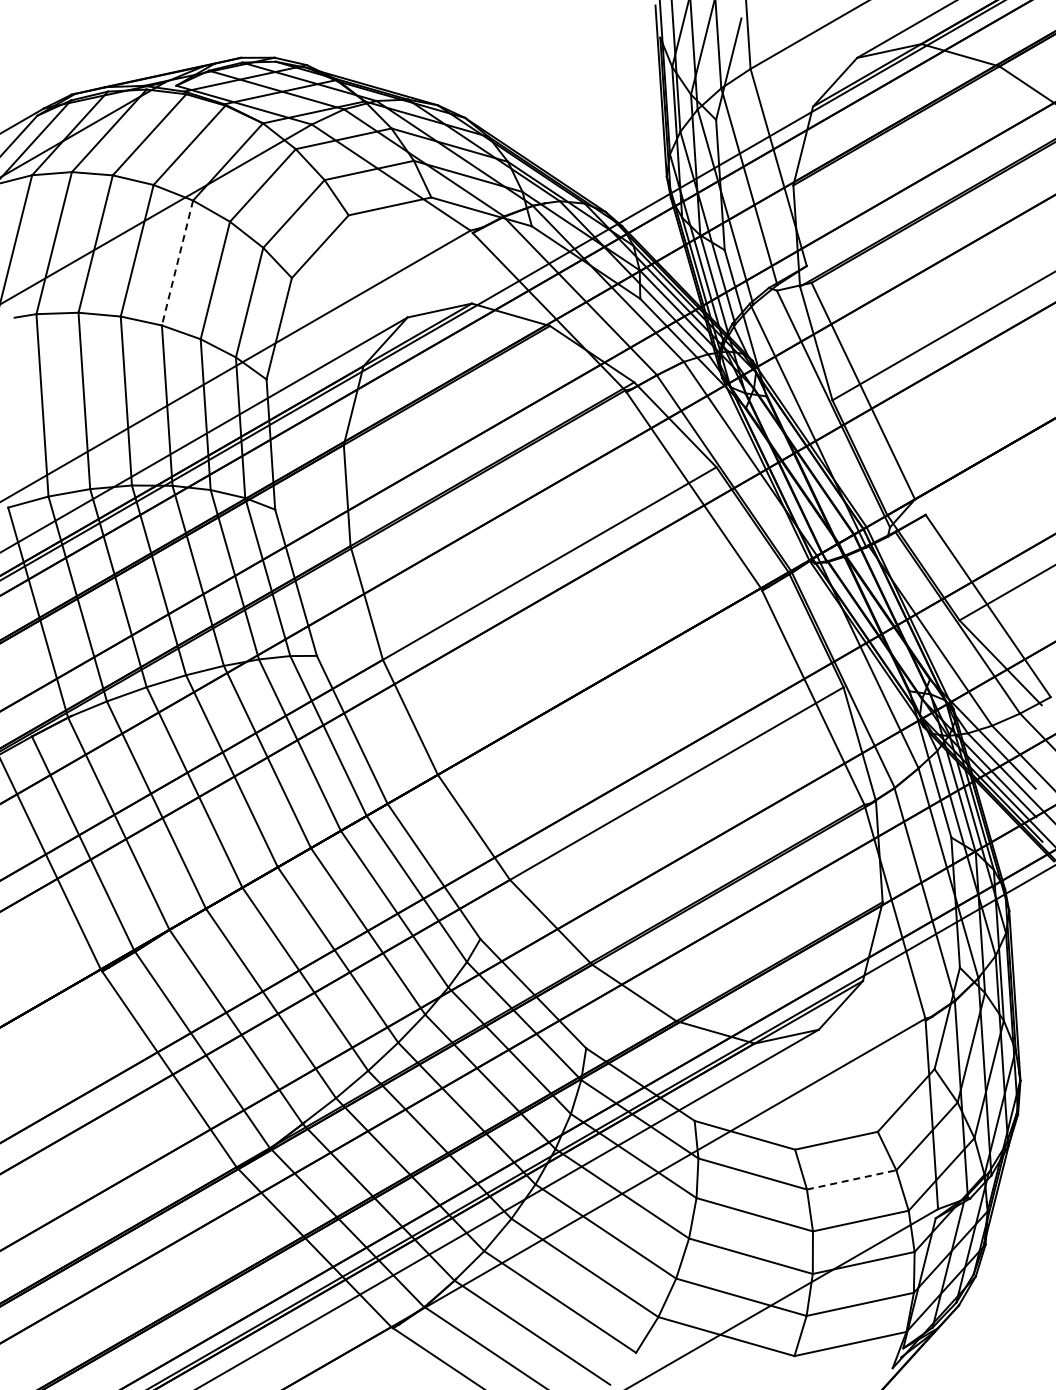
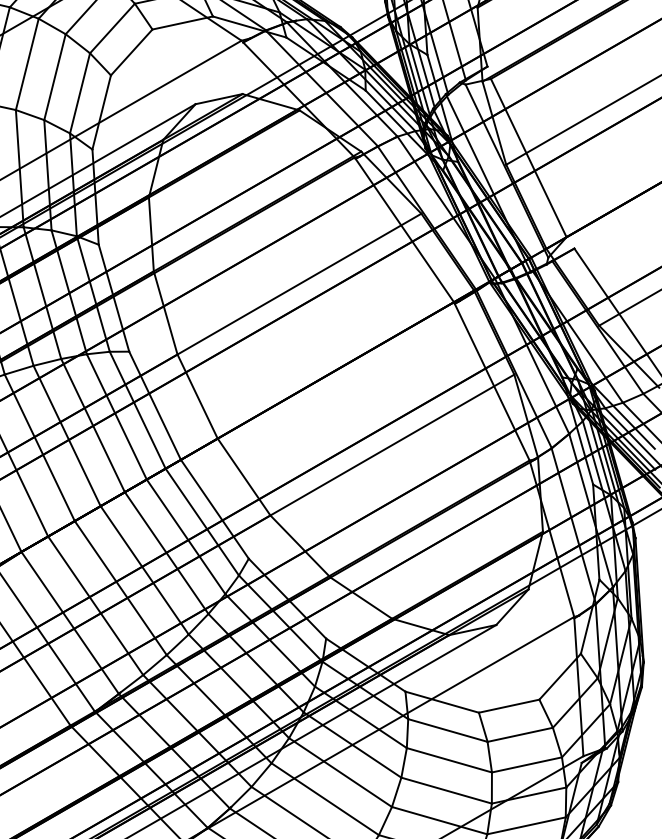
line: (177, 263) -> (27, 64), dashed -> solid
line: (851, 1179) -> (520, 734), dashed -> solid

